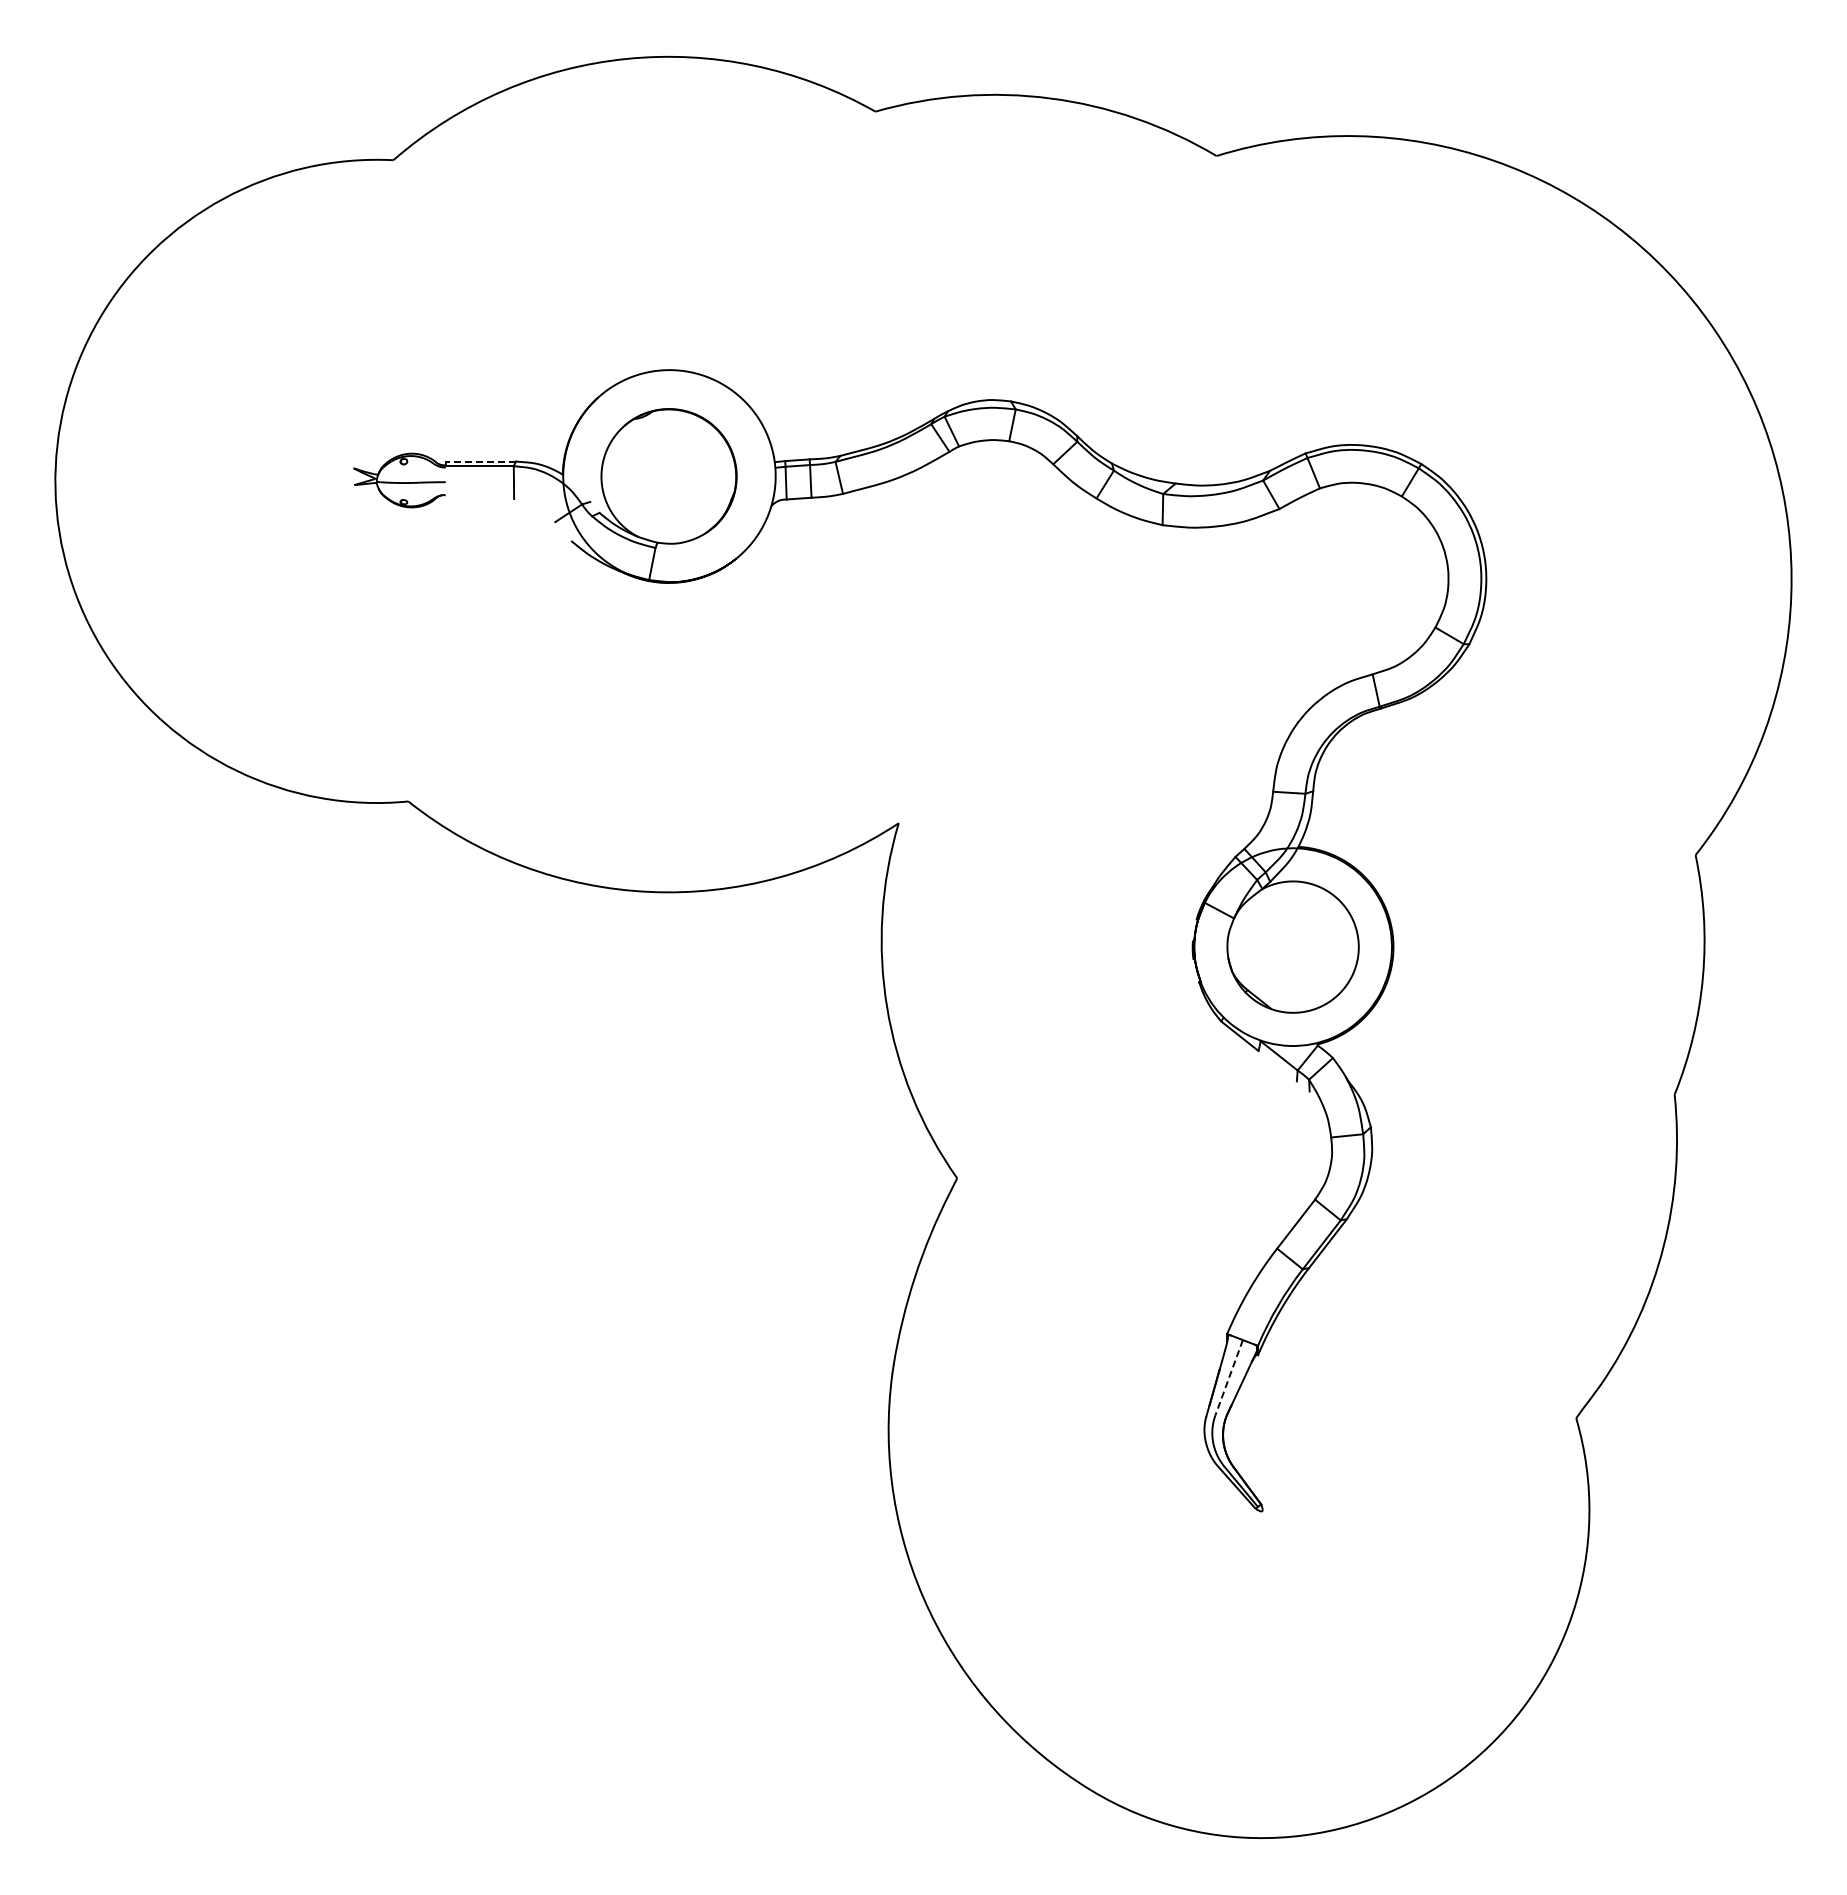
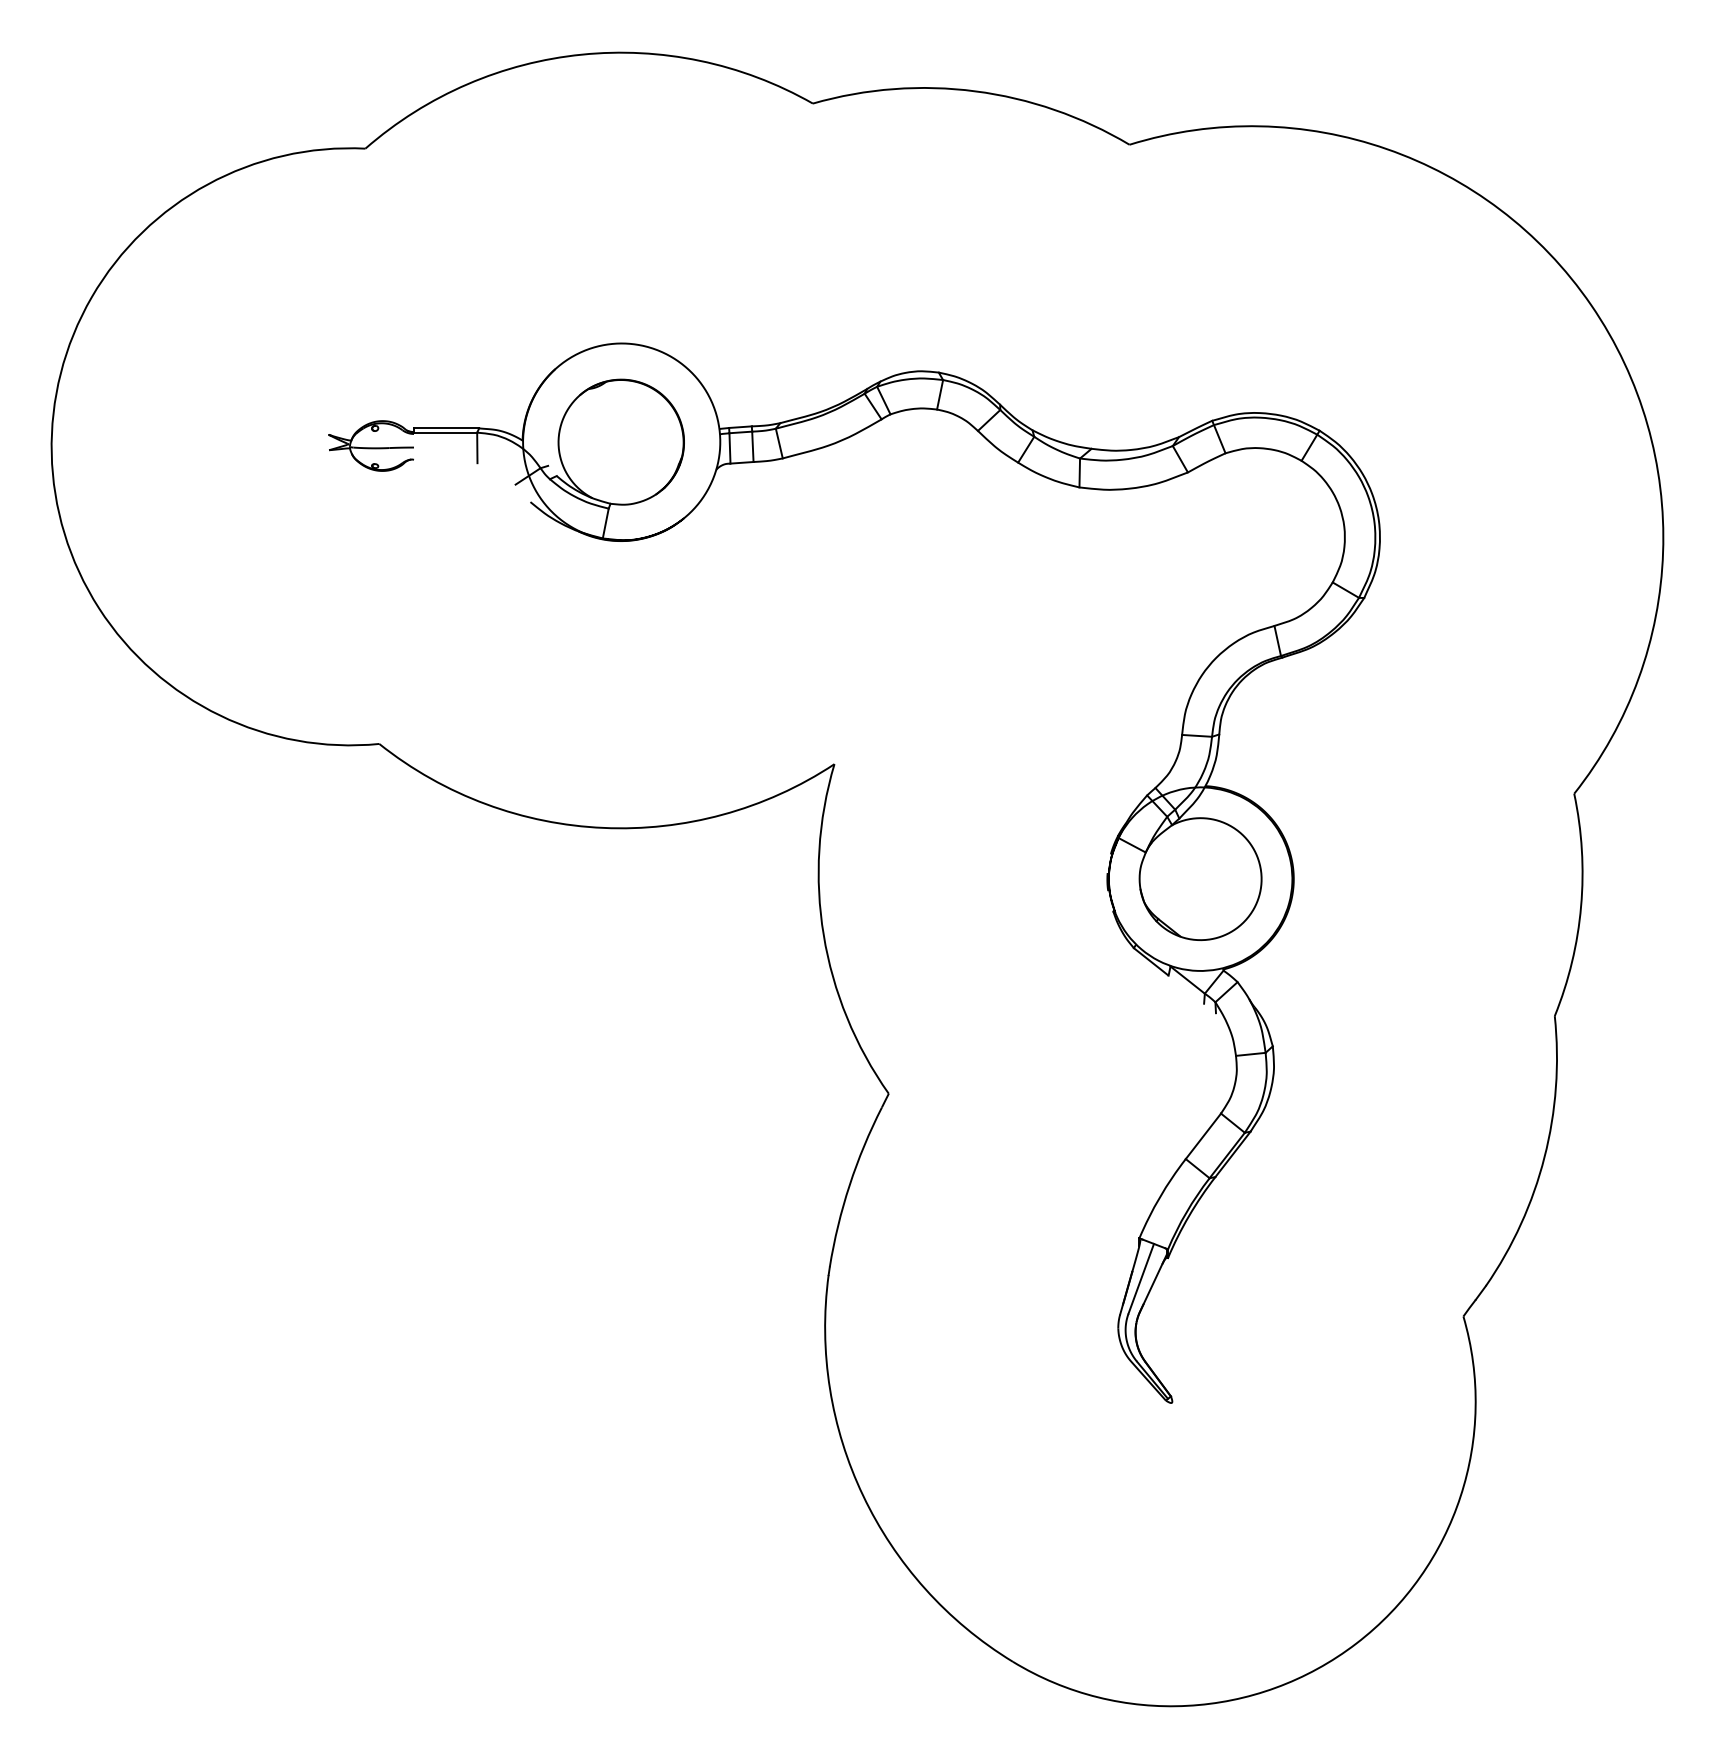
line: (480, 461) -> (446, 428), dashed -> solid
line: (1229, 1378) -> (1141, 1279), dashed -> solid

